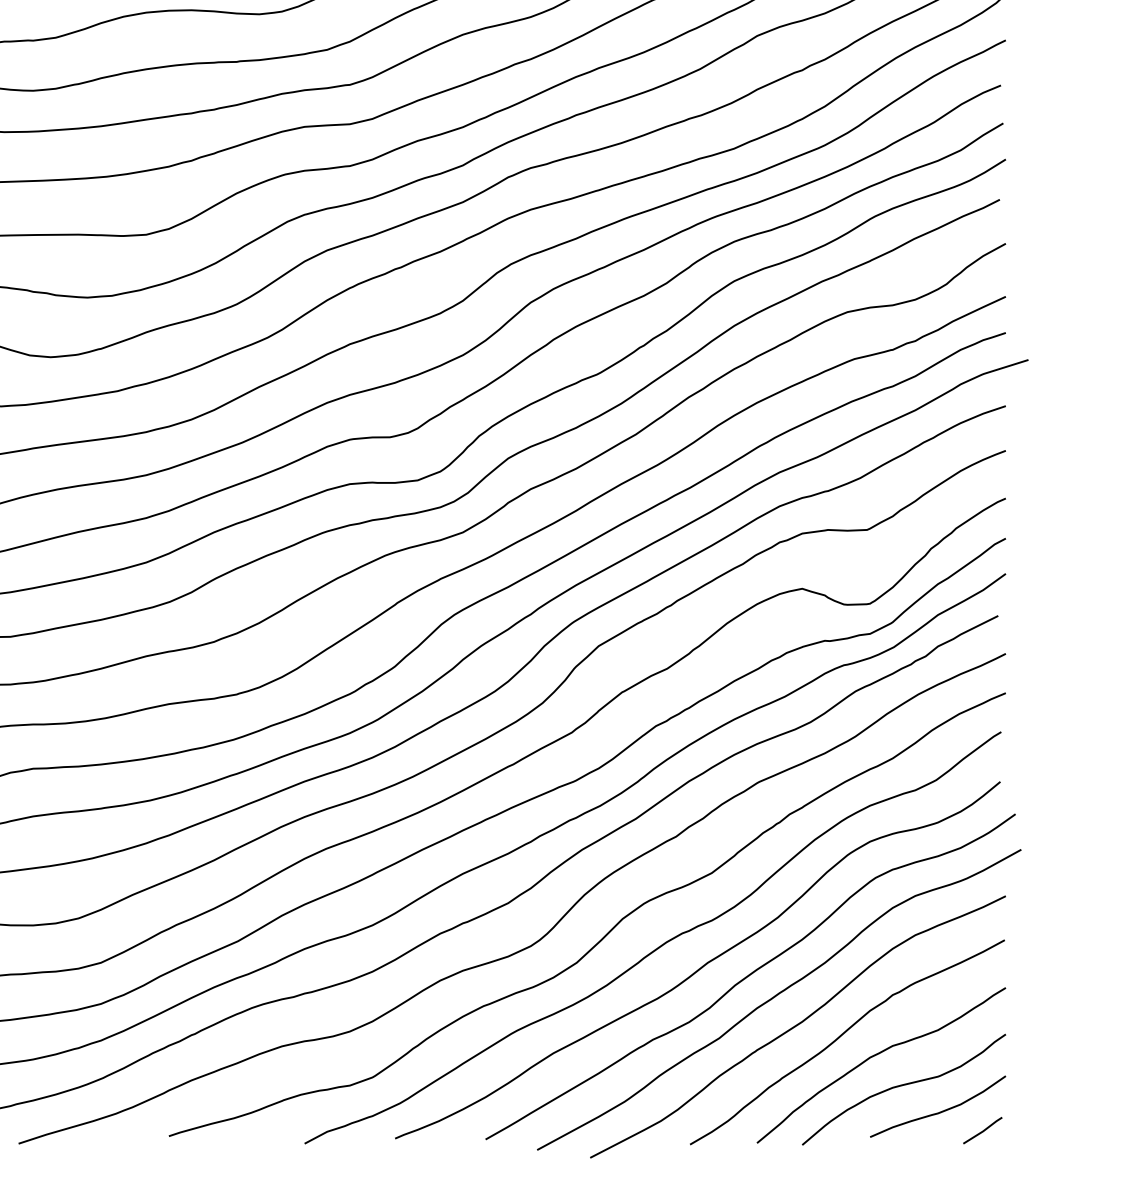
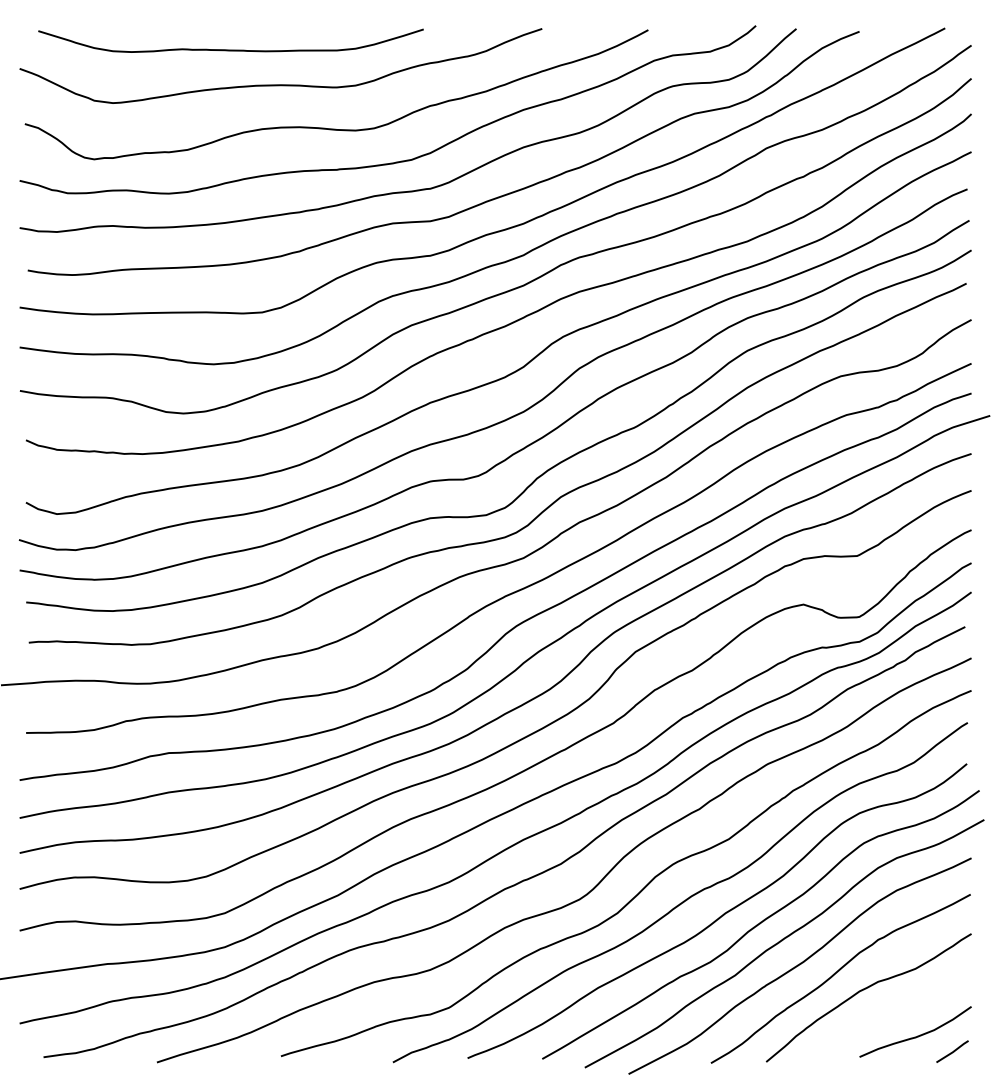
curve: (902, 1086) -> (886, 1015), removed

